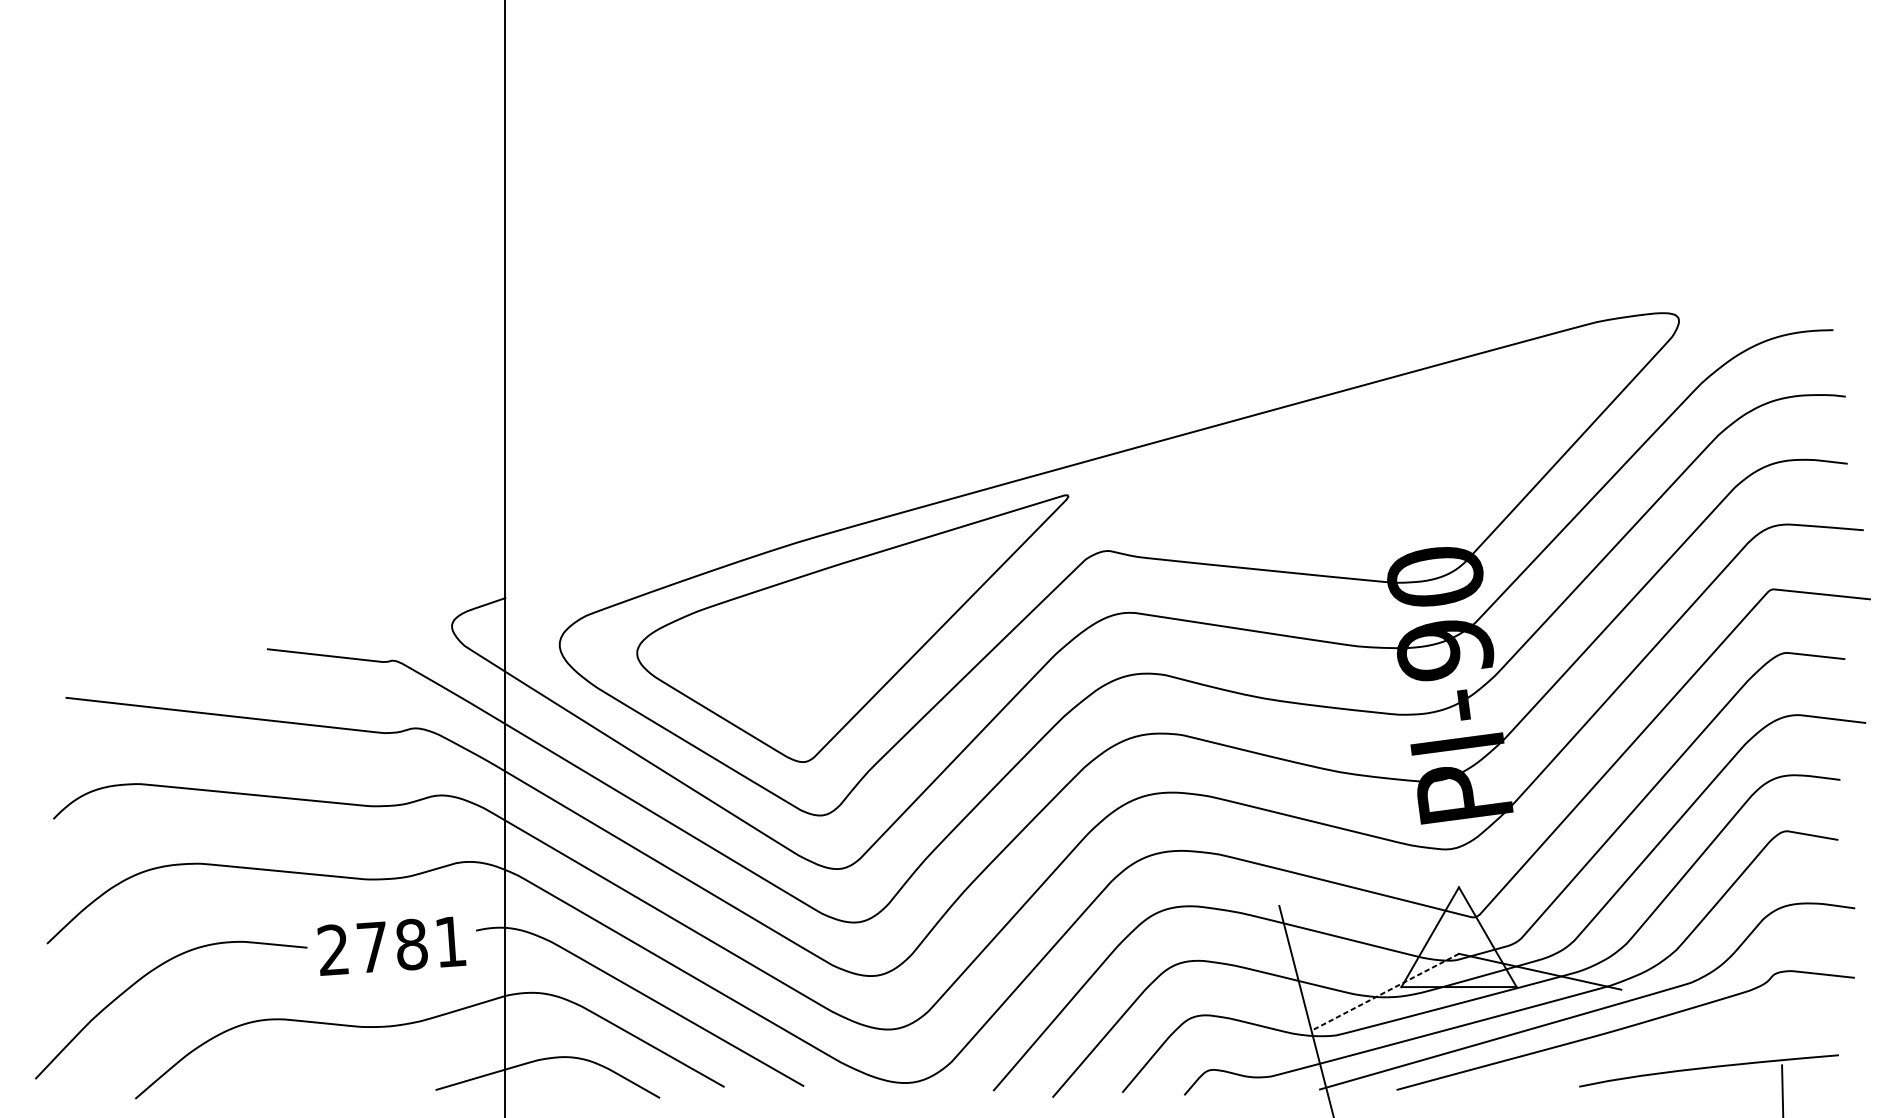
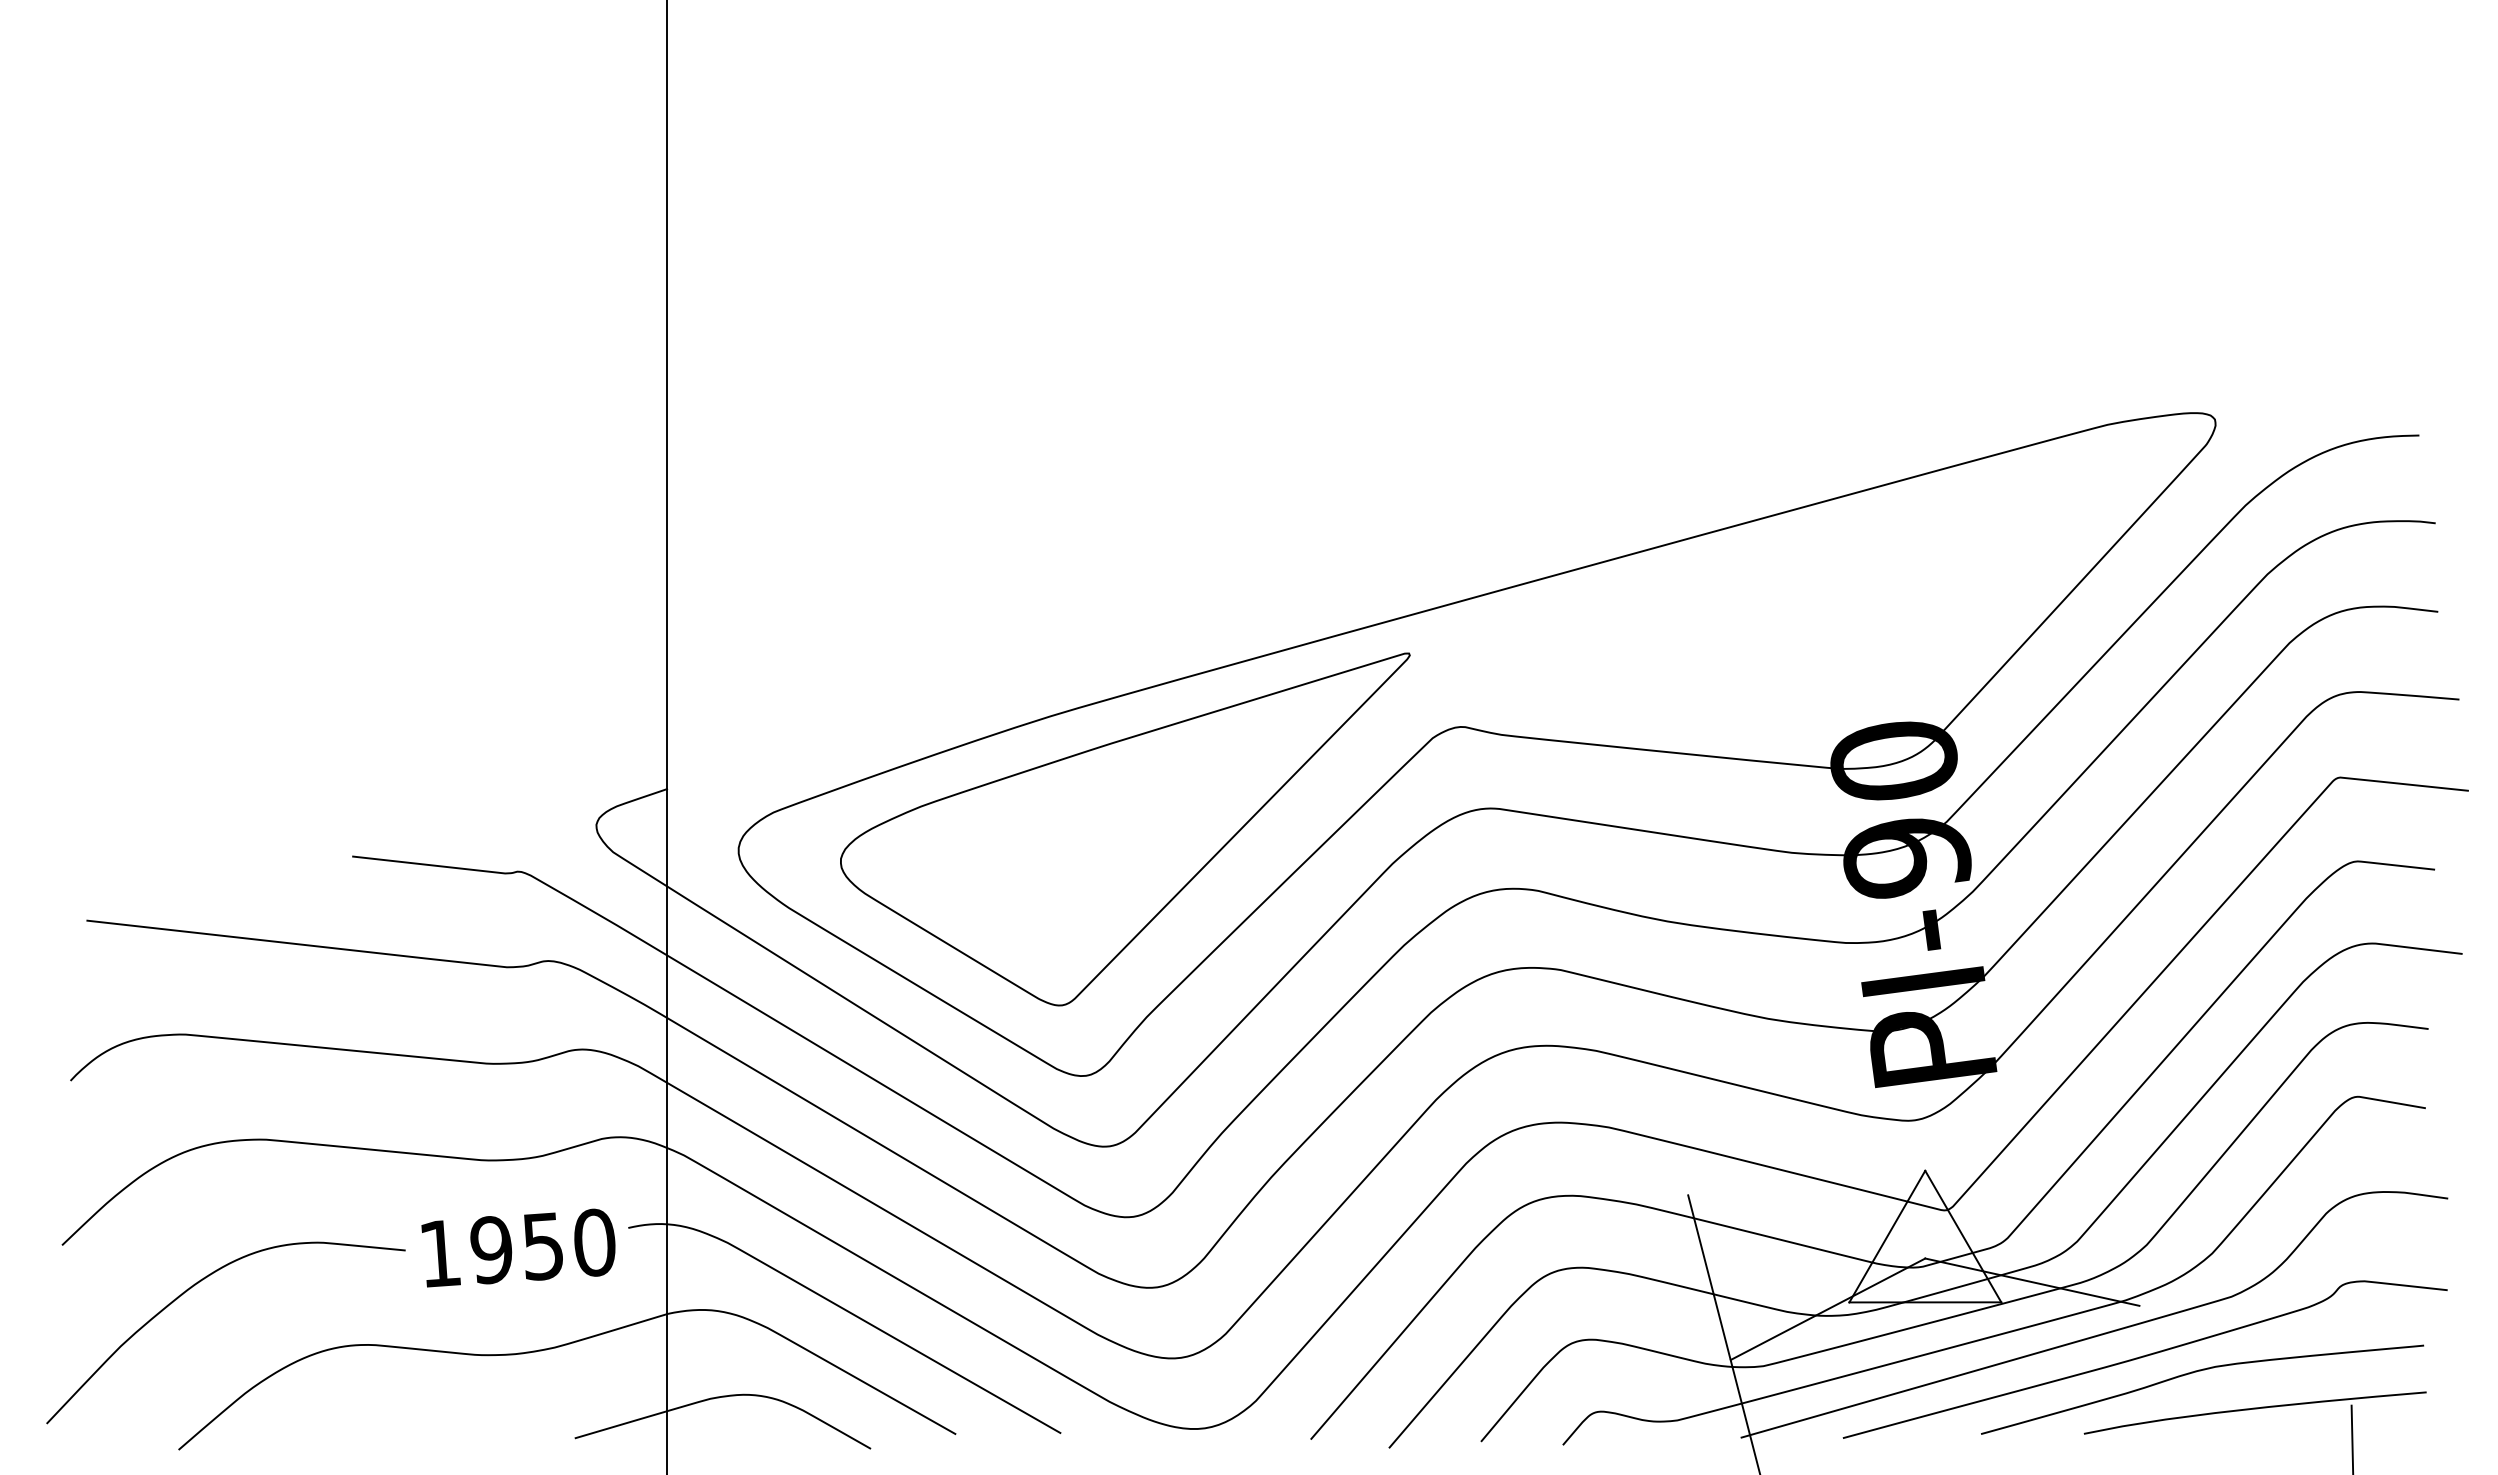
text: (392, 945) -> (517, 1247), 2781 -> 1950
line: (1385, 992) -> (1828, 1309), dashed -> solid
curve: (1664, 1040) -> (2196, 1372), added

